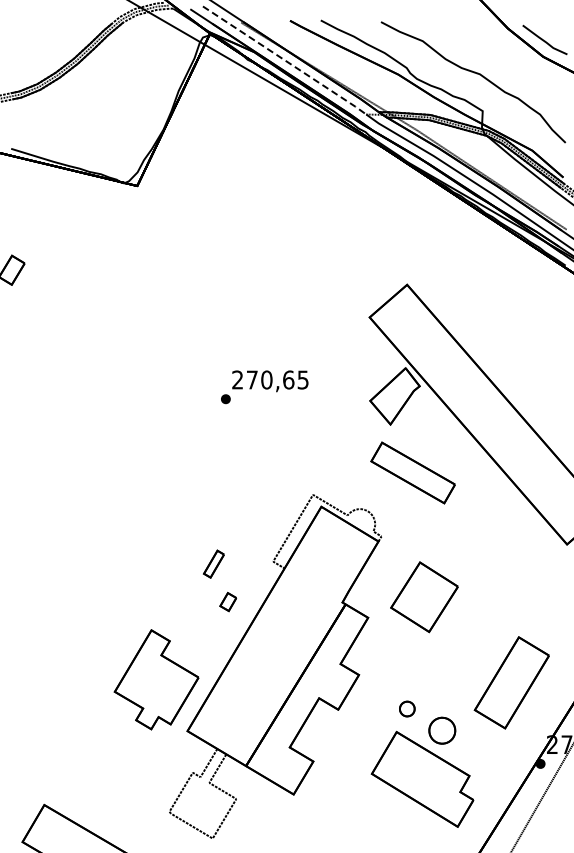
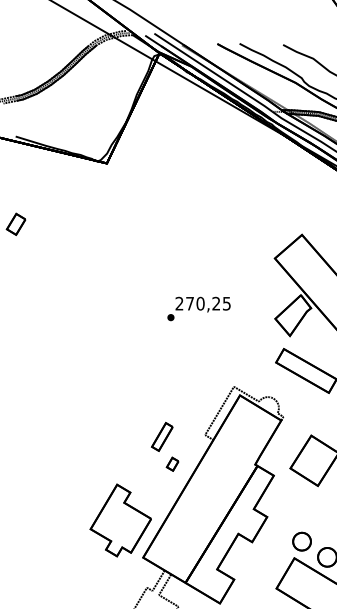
line: (285, 60) -> (214, 72), dashed -> solid
text: (288, 379) -> (216, 303), 270,65 -> 270,25
part: (213, 563) -> (161, 436), size x1.43
part: (407, 708) -> (302, 541), size x1.67

